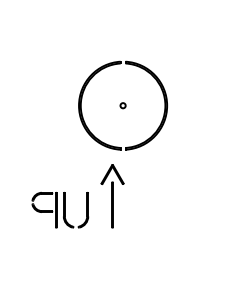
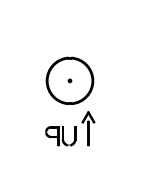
part: (78, 195) -> (70, 128), moved

